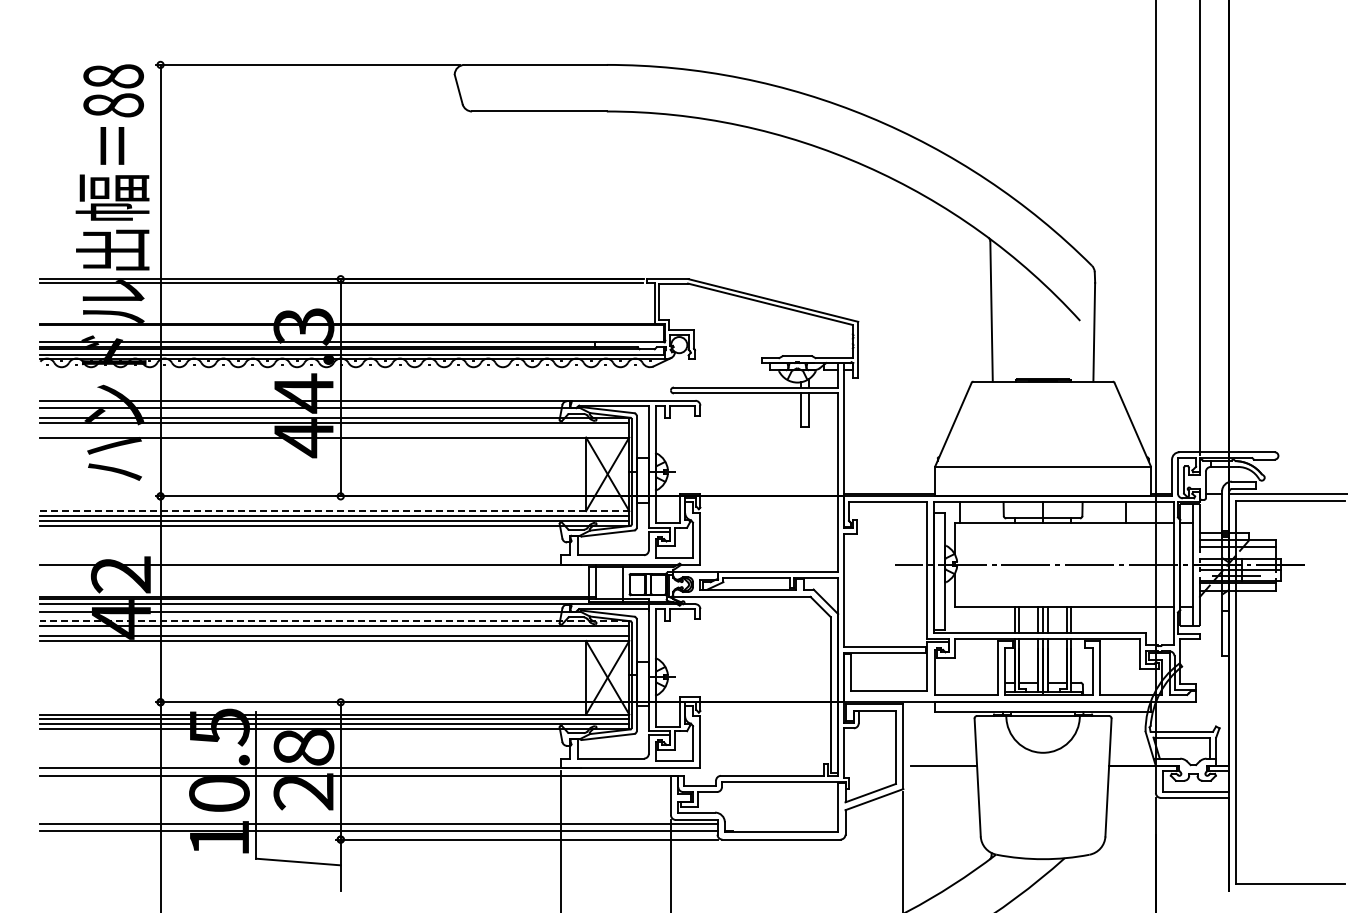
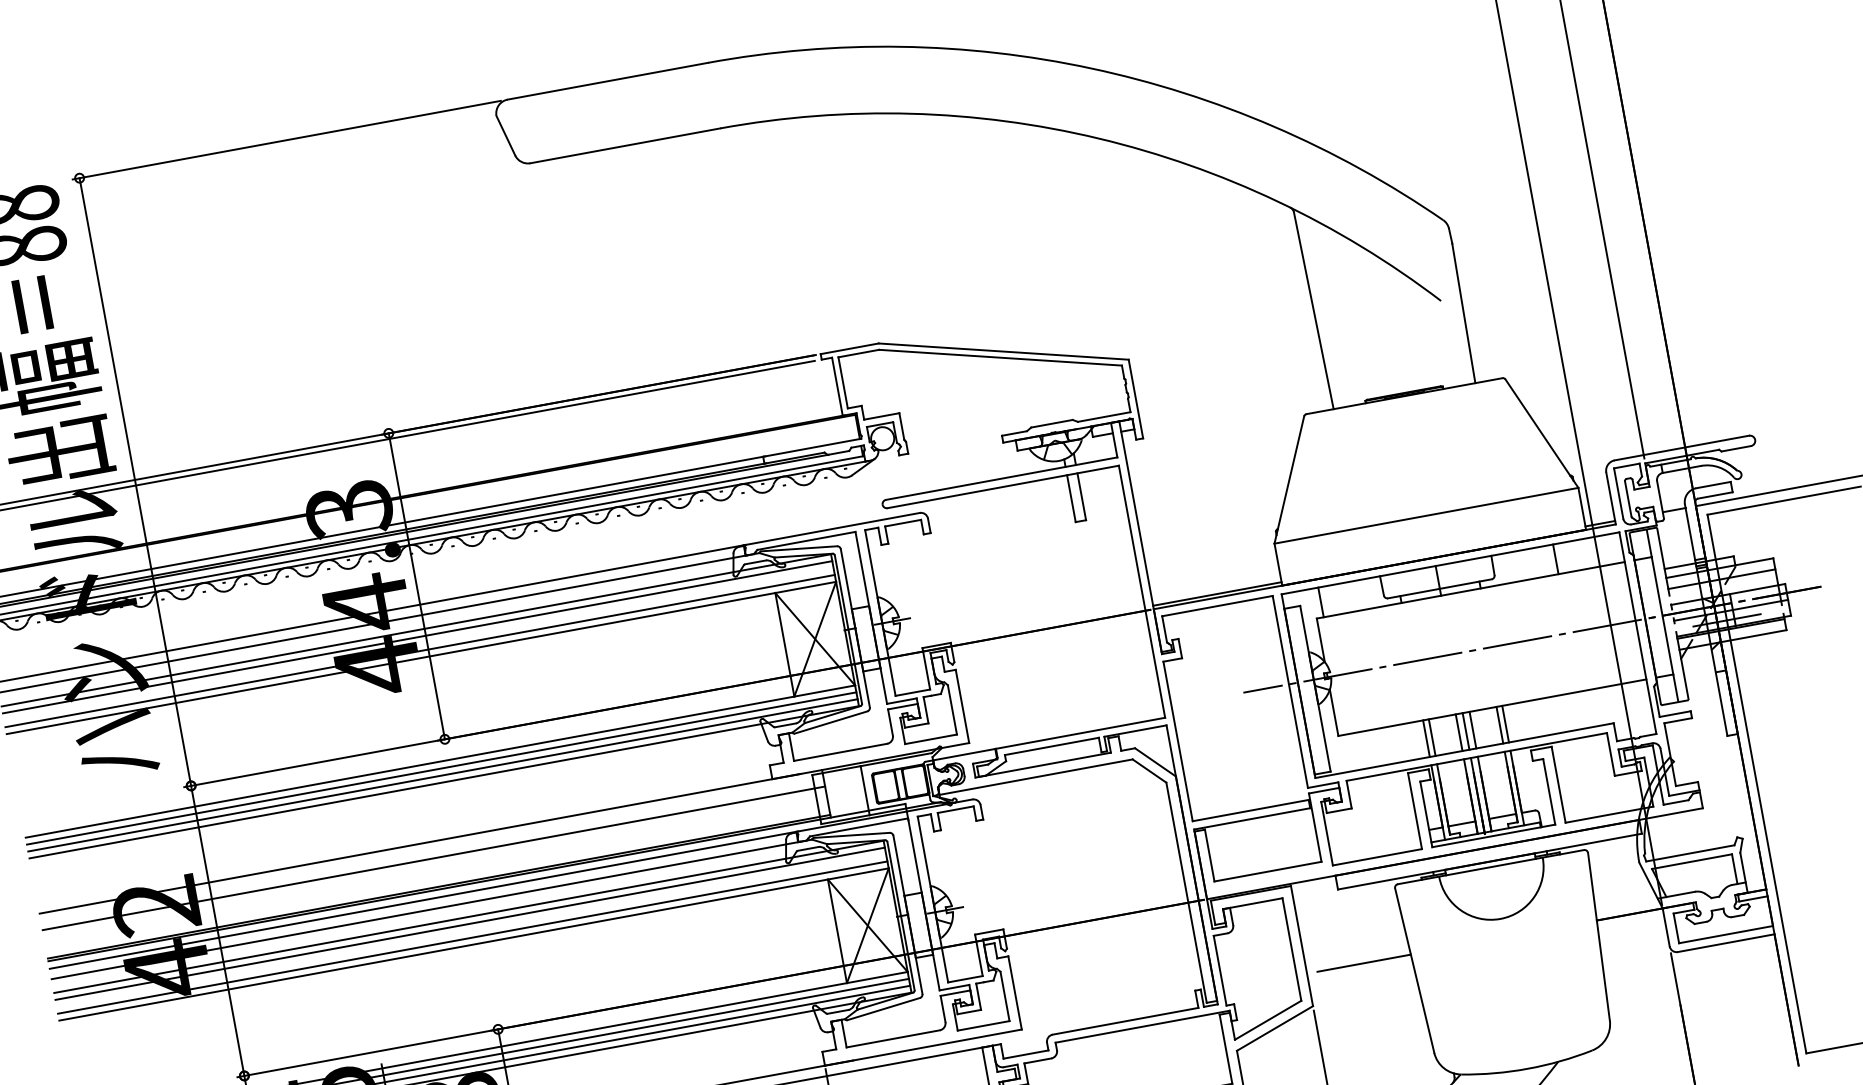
line: (334, 432) -> (419, 650), added
line: (335, 511) -> (441, 761), dashed -> solid
line: (317, 576) -> (432, 858), added
line: (334, 621) -> (468, 917), dashed -> solid

